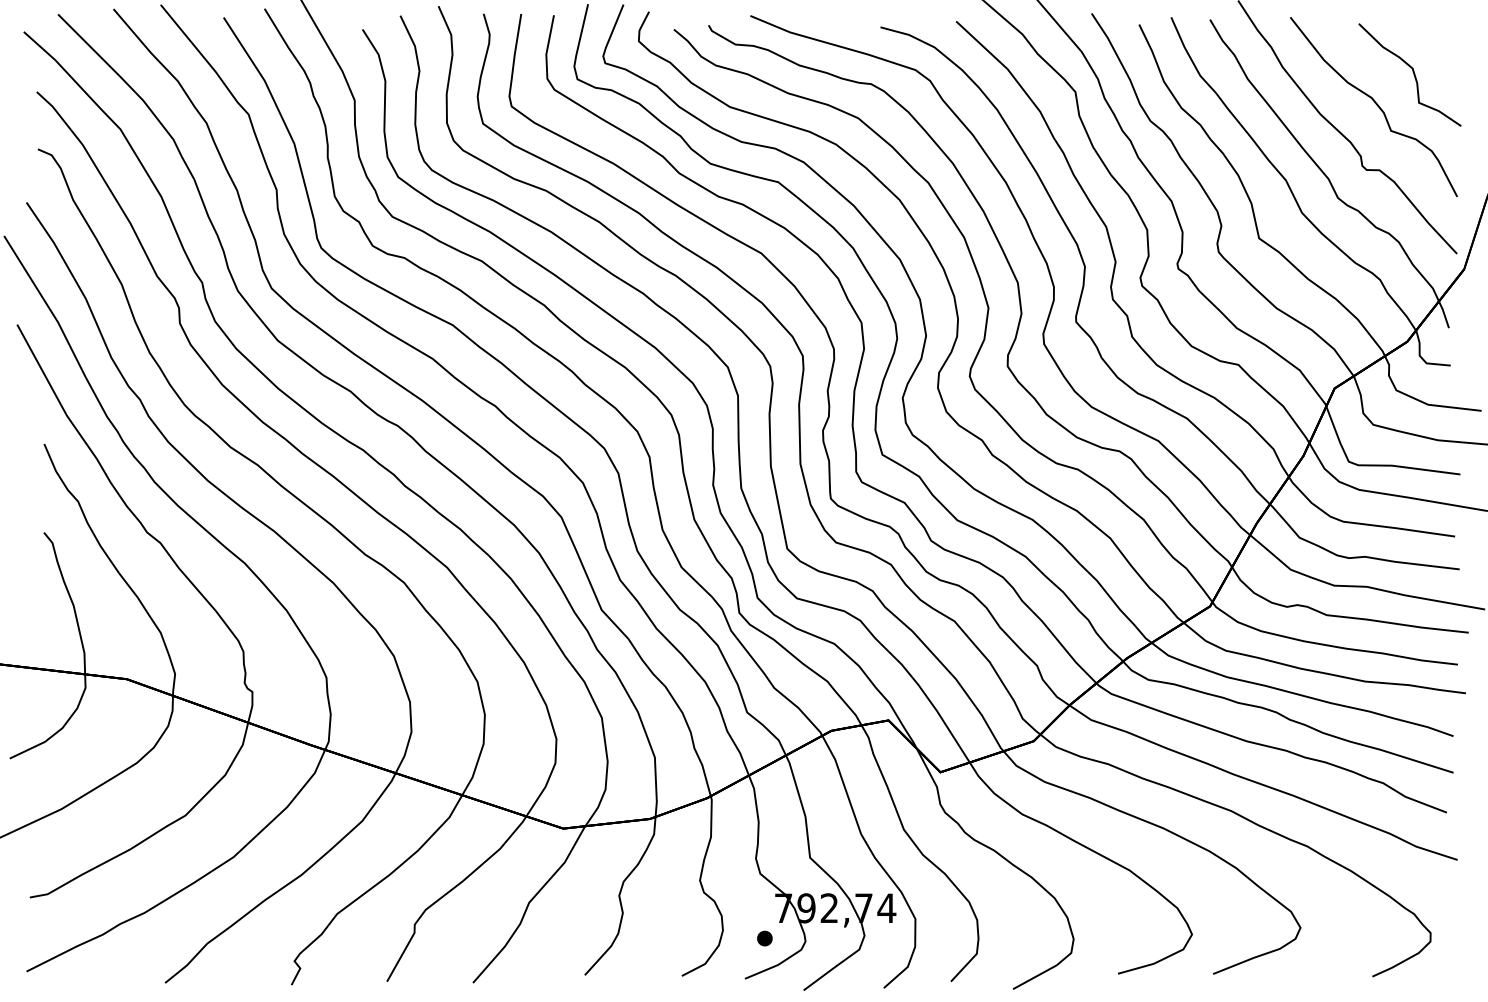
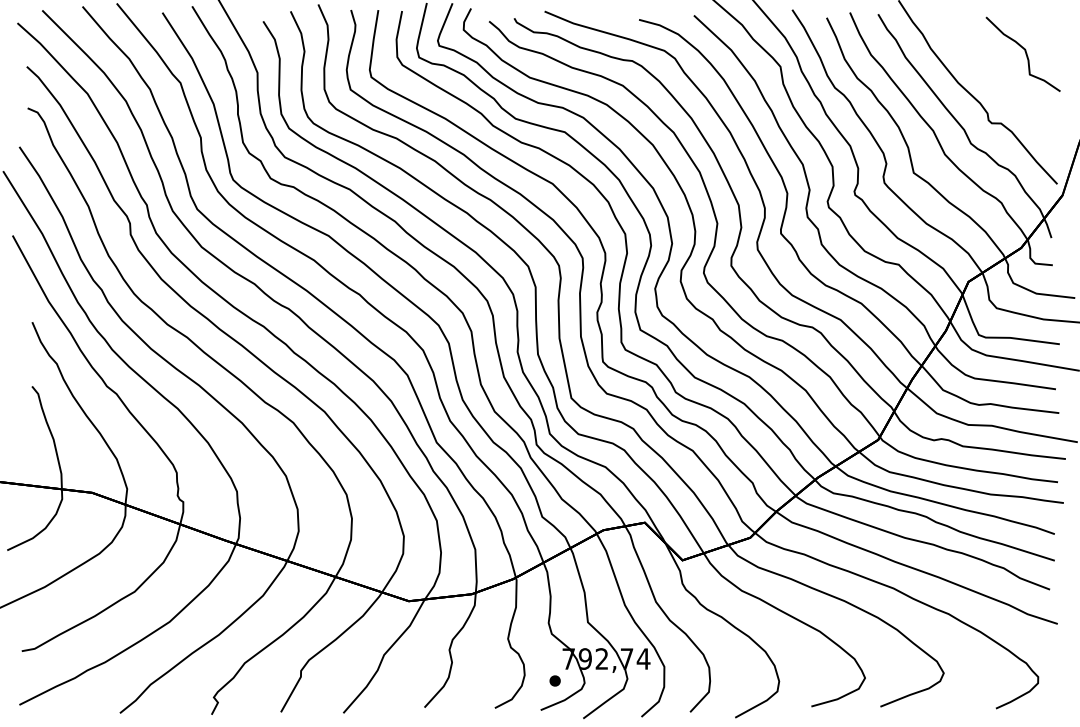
part: (1373, 107) -> (996, 77), removed

